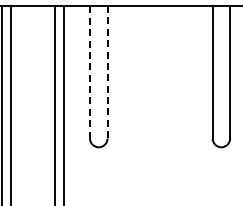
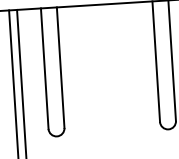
line: (90, 71) -> (45, 67), dashed -> solid
line: (107, 72) -> (60, 67), dashed -> solid

